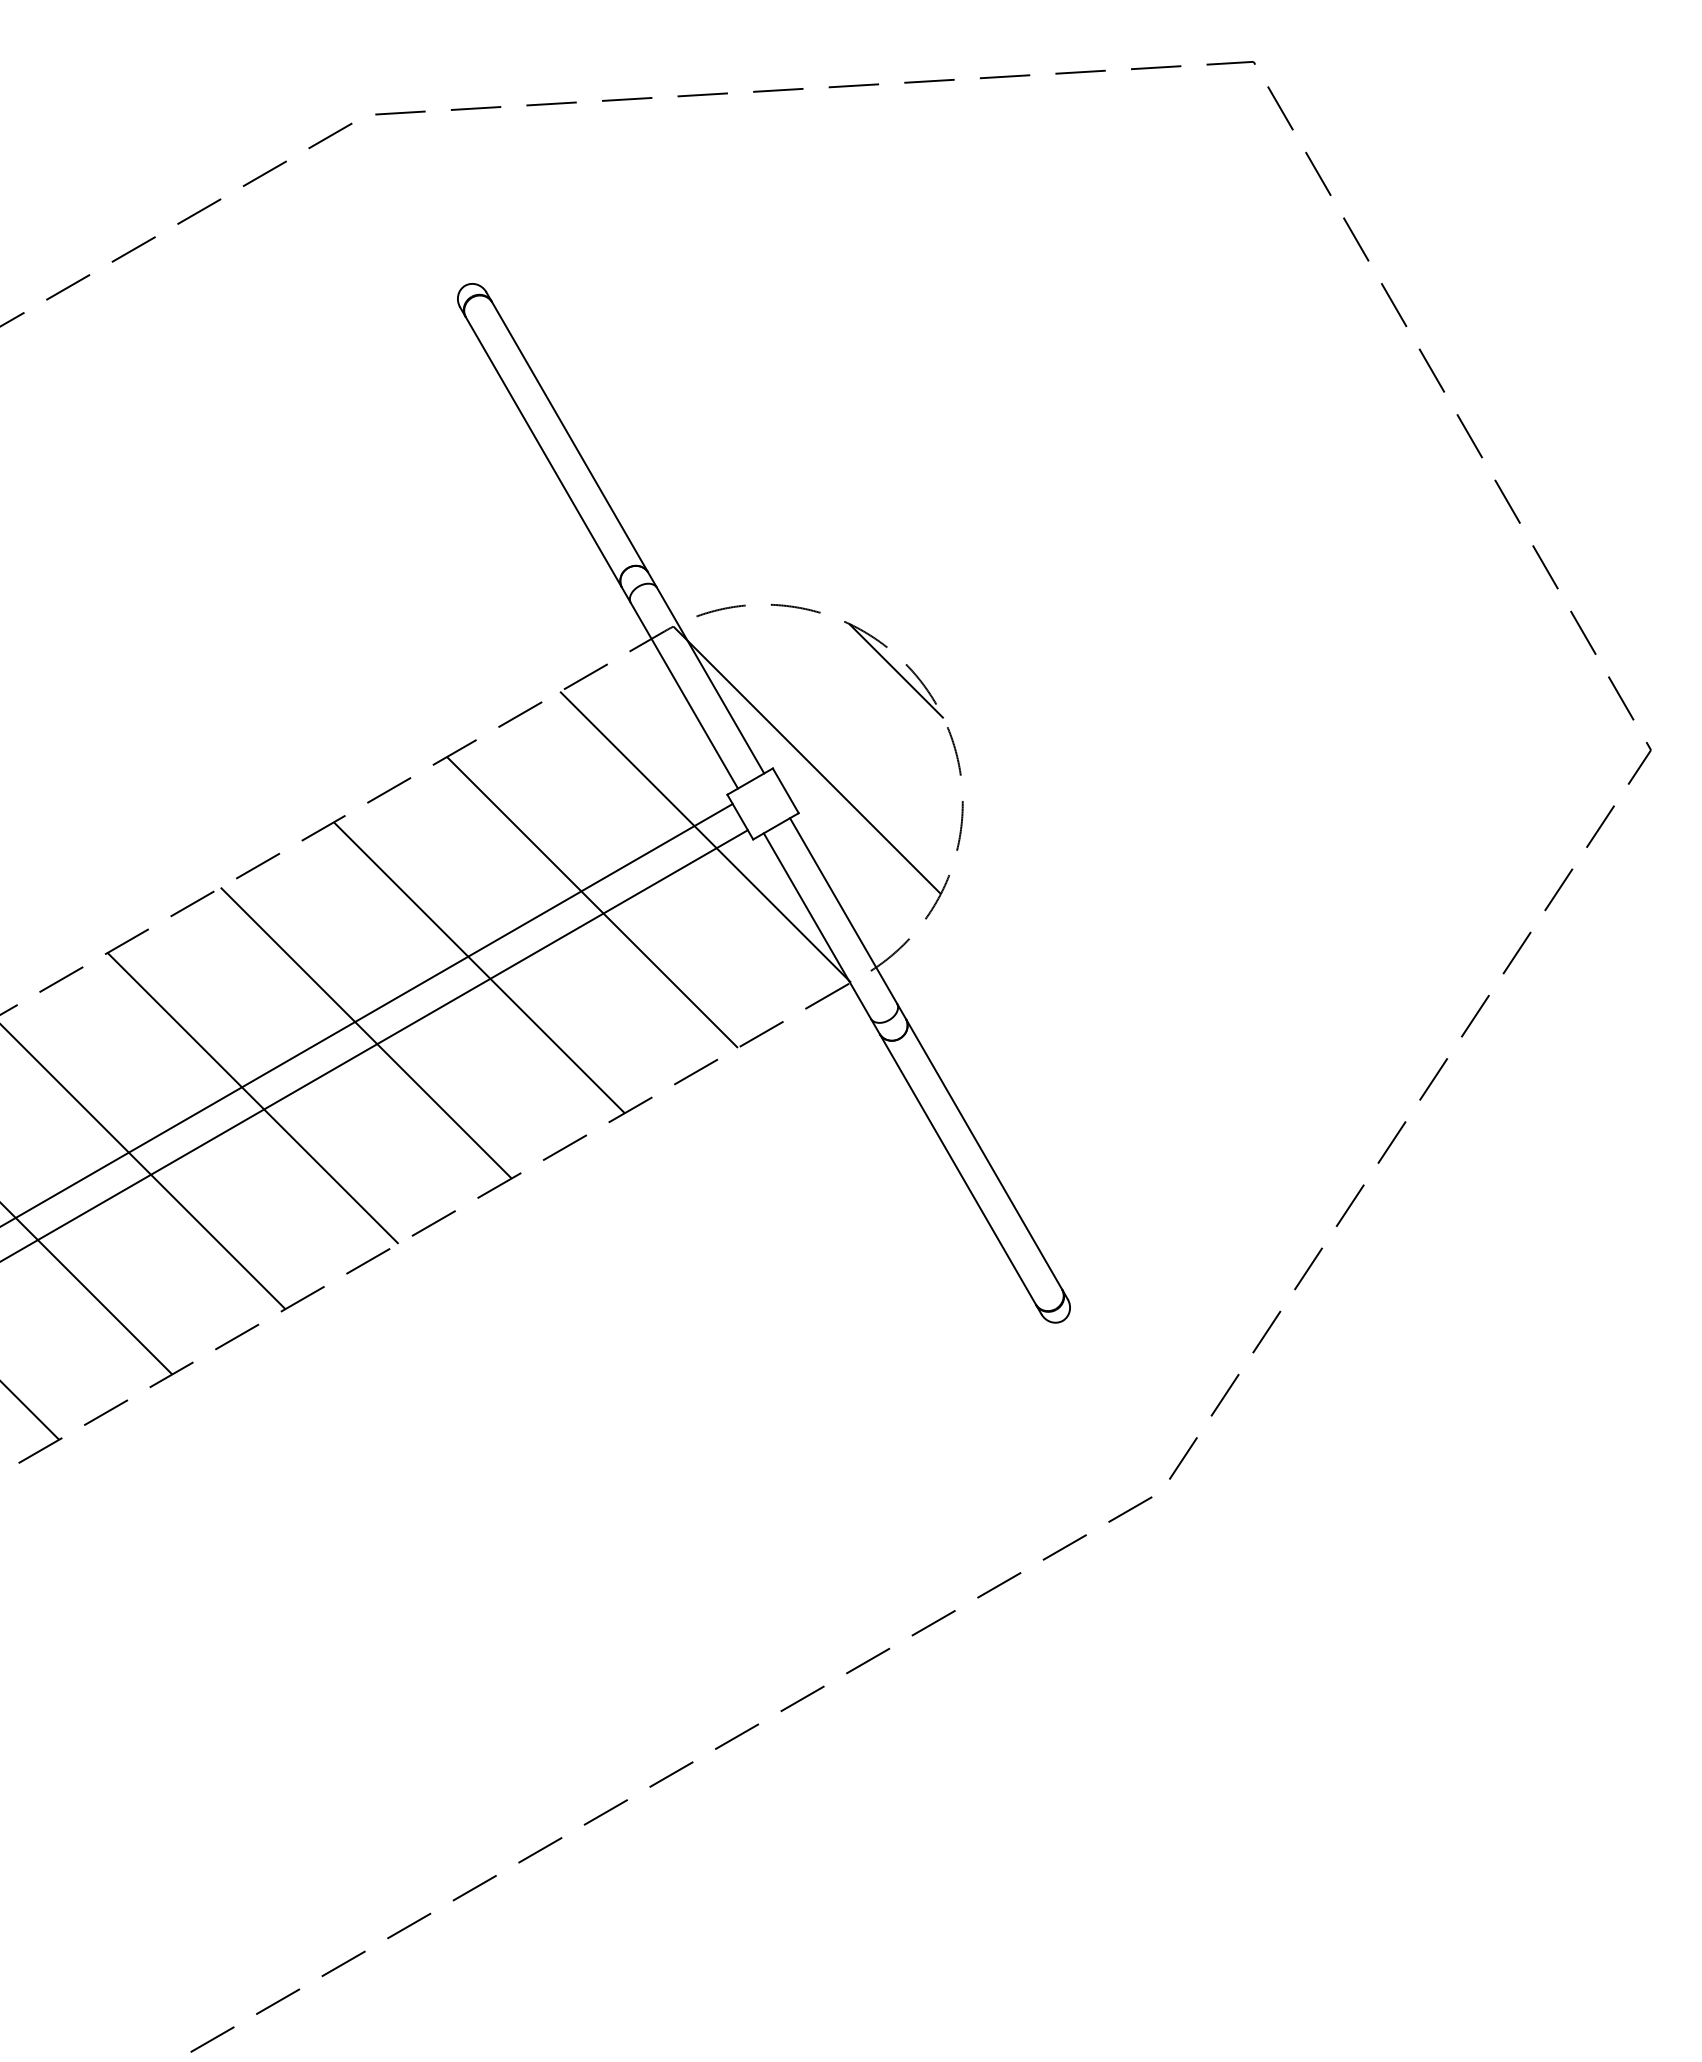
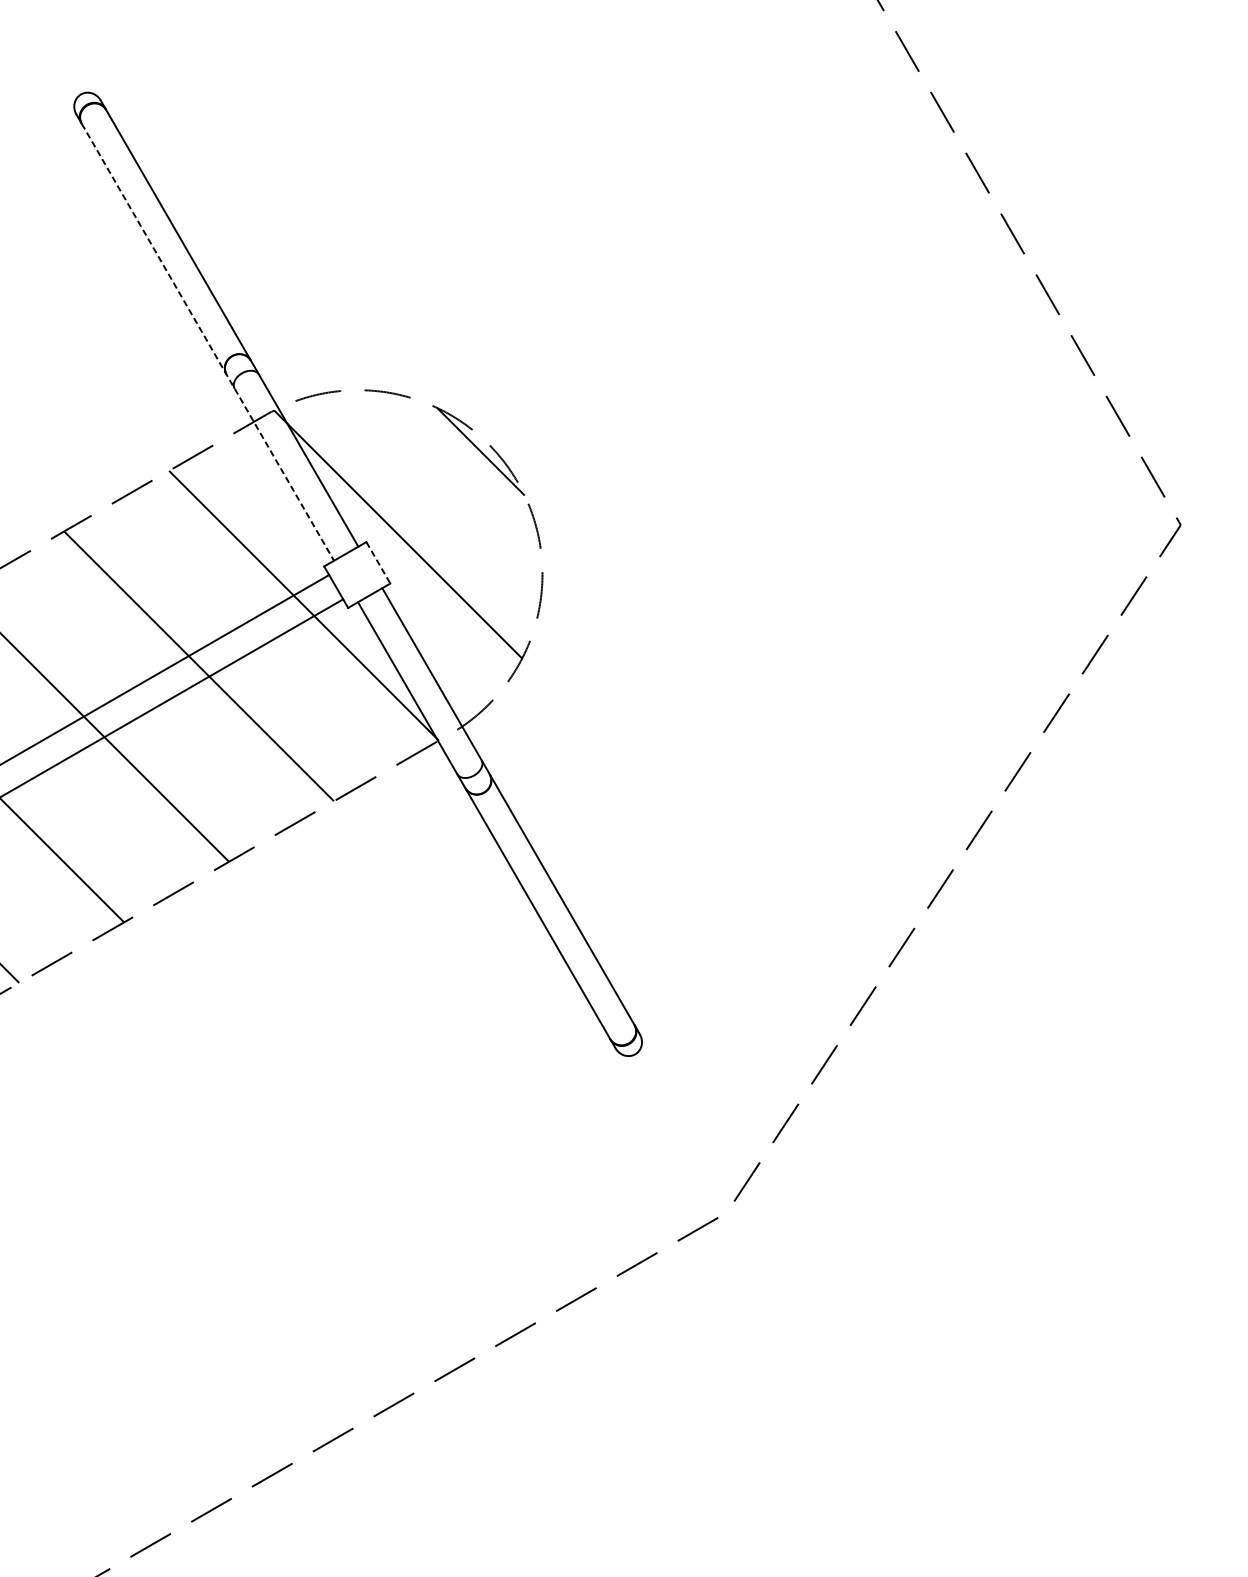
line: (602, 553) -> (208, 342), solid -> dashed
line: (785, 790) -> (378, 562), solid -> dashed

